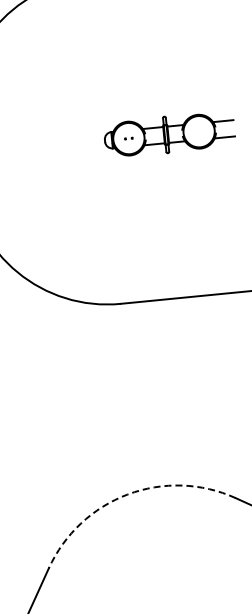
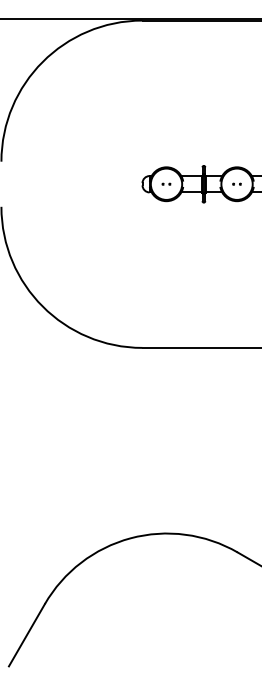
part: (198, 131) -> (236, 183), added
arc: (127, 494) -> (130, 538), dashed -> solid

